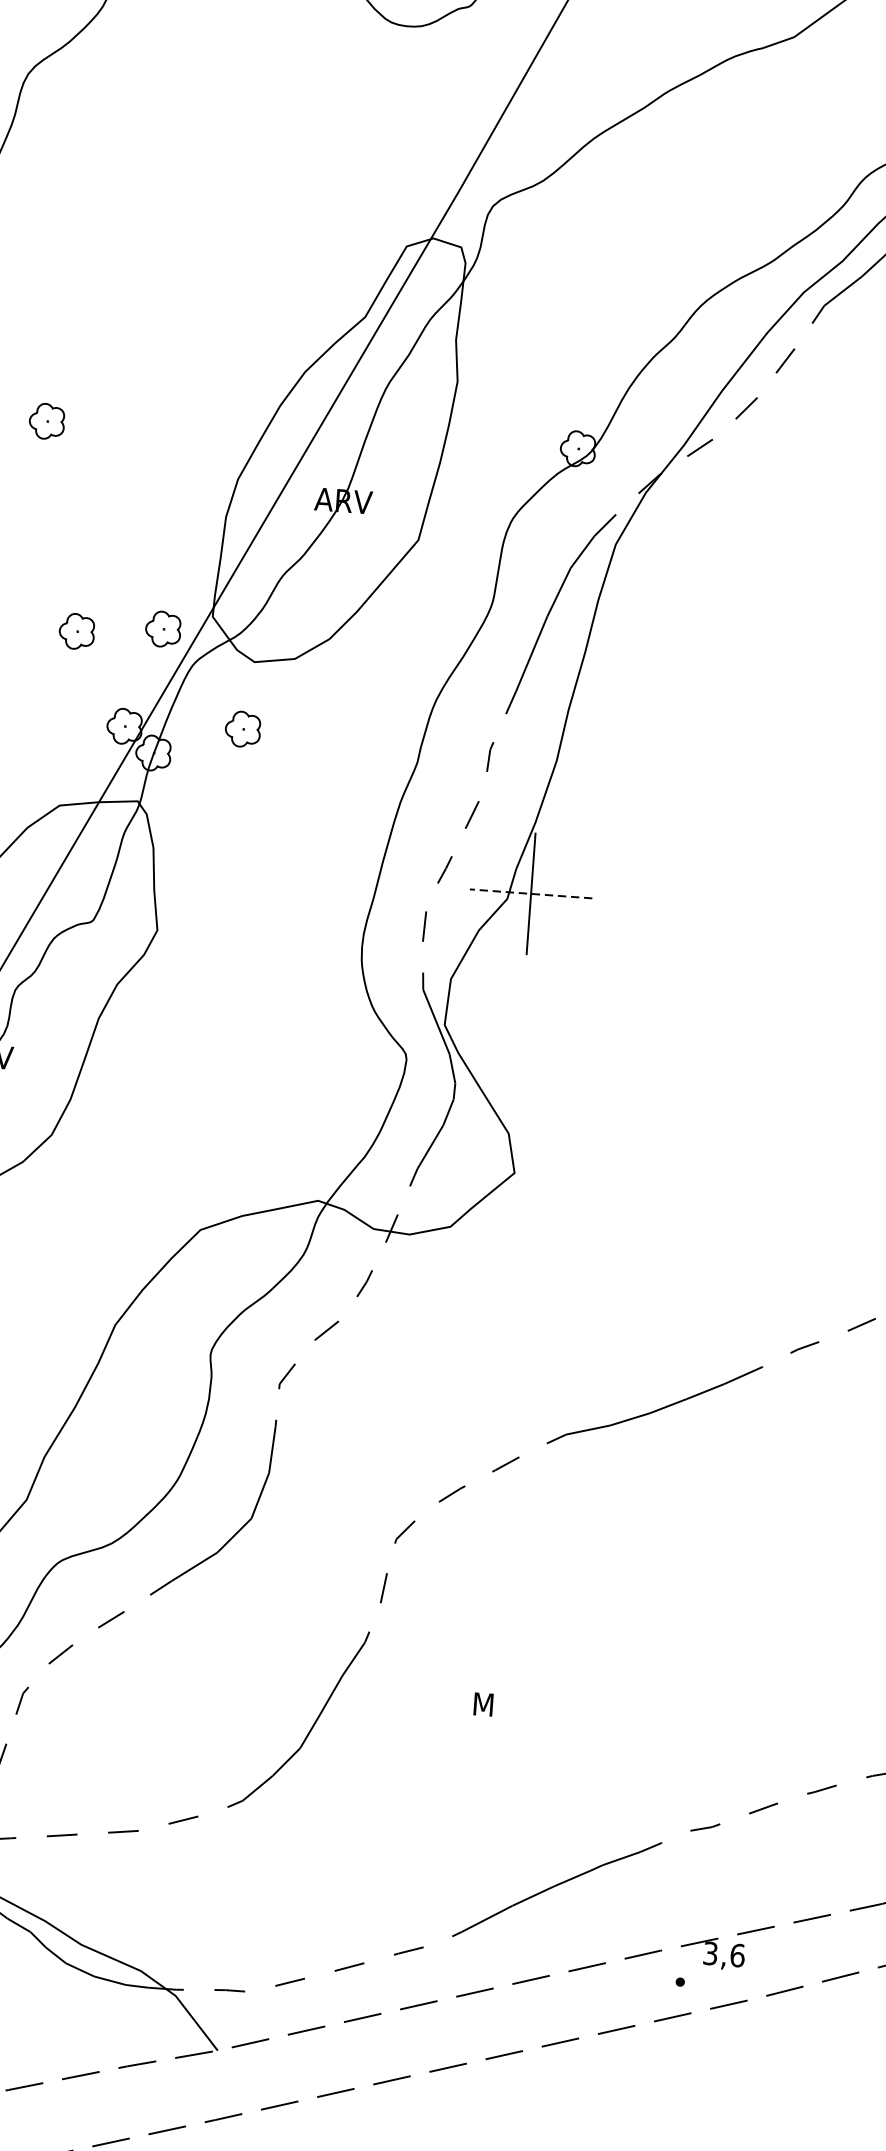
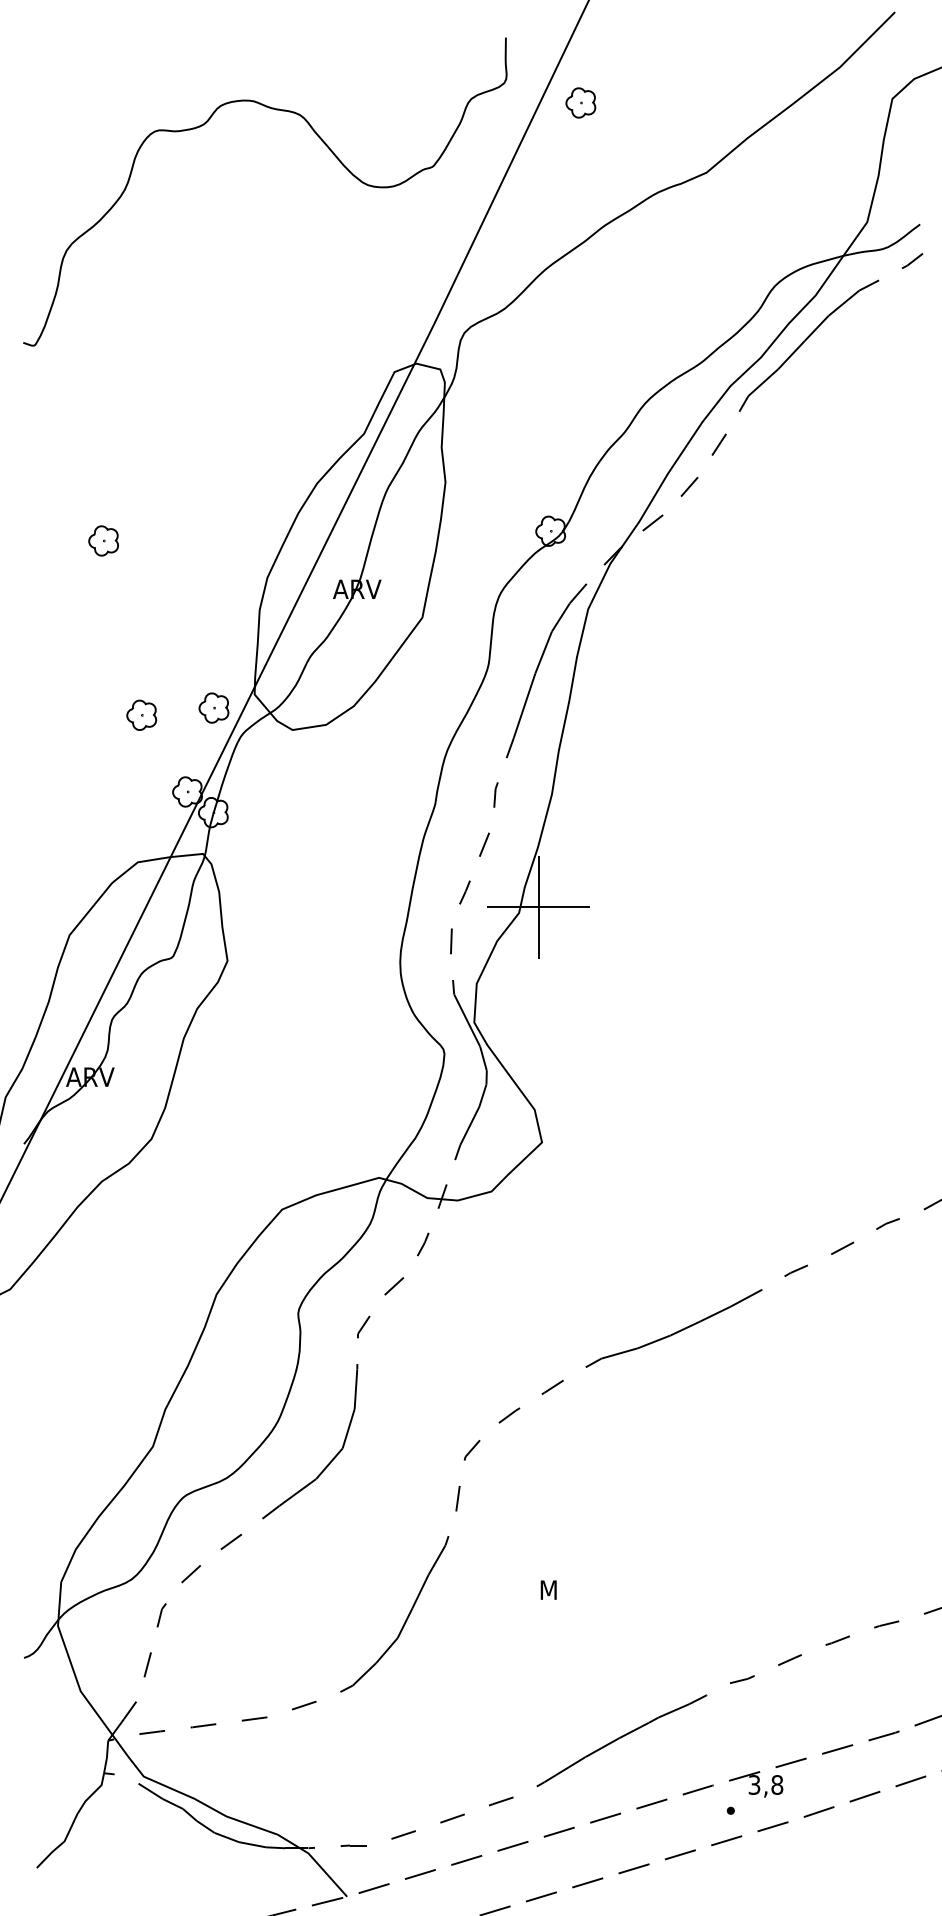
part: (242, 728) -> (286, 786), removed
line: (530, 894) -> (538, 907), dashed -> solid
text: (737, 1954) -> (777, 1784), 3,6 -> 3,8

